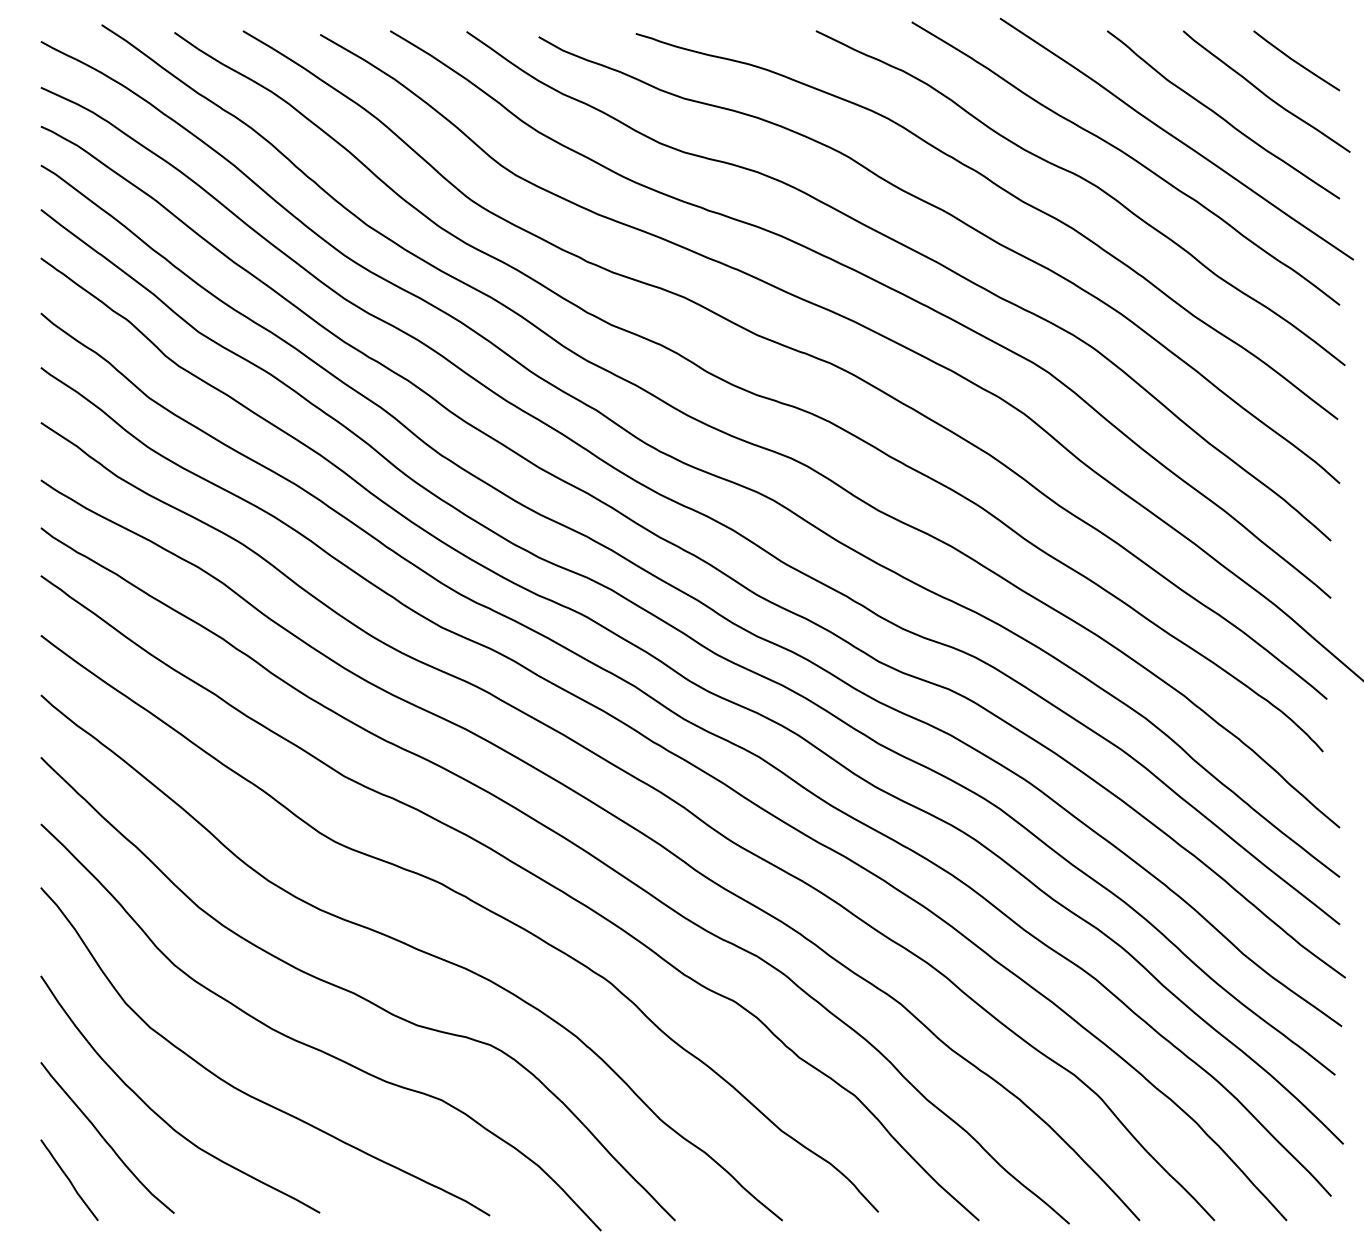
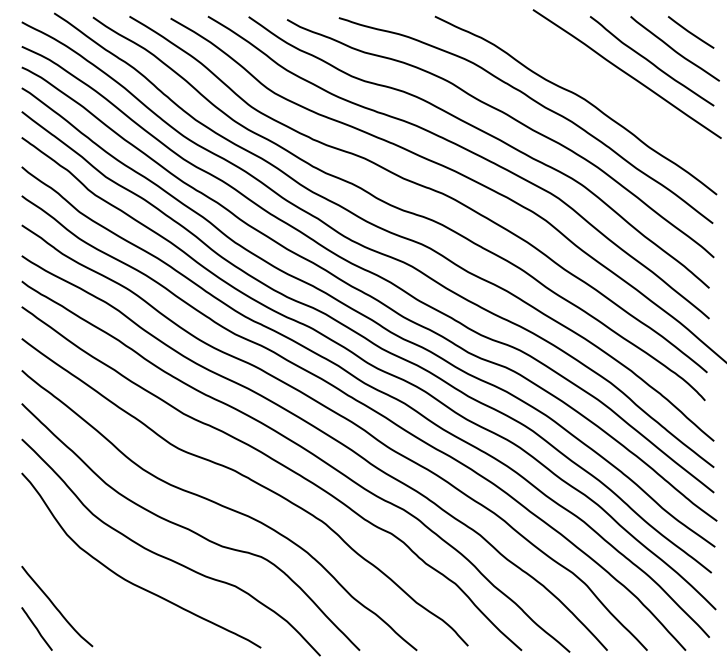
curve: (1128, 158) -> (601, 84), removed
curve: (158, 1113) -> (84, 593), removed

